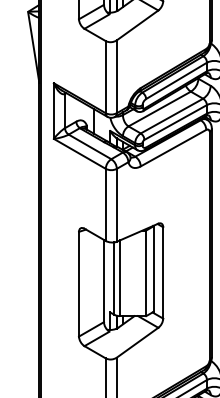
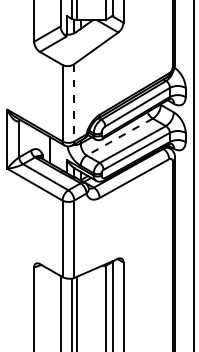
line: (116, 77) -> (73, 103), solid -> dashed
line: (159, 109) -> (119, 137), solid -> dashed

